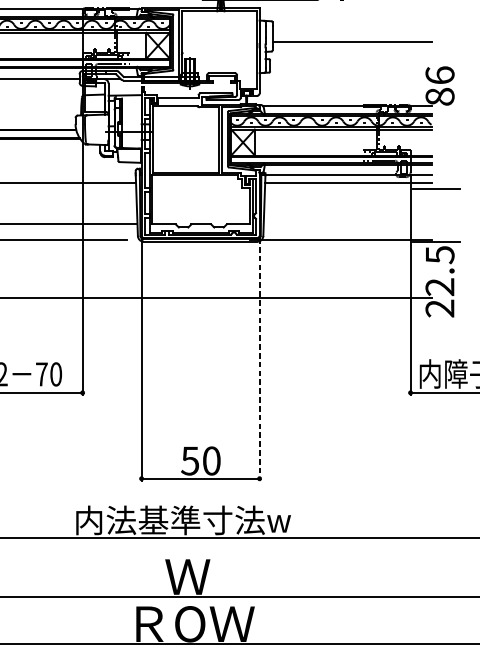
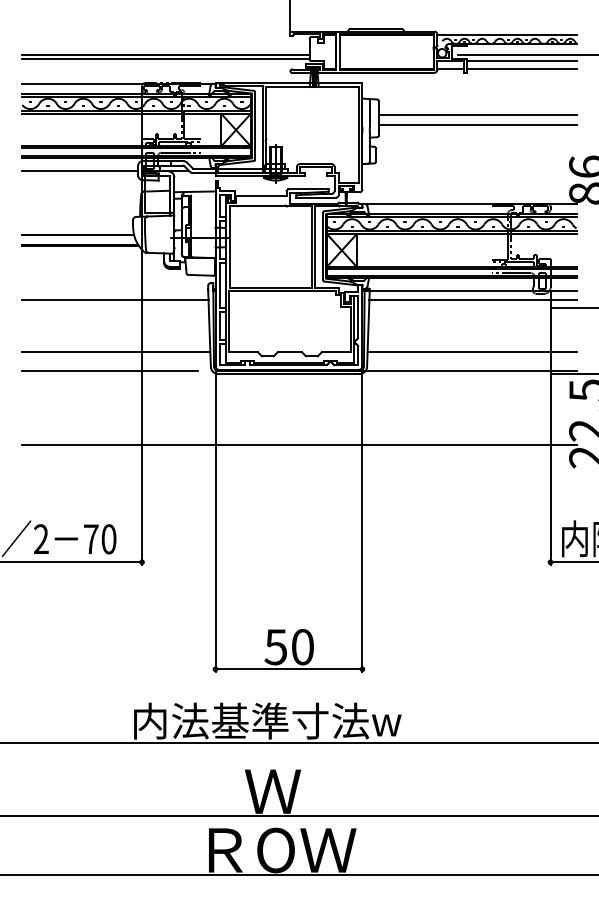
line: (351, 33) -> (477, 114), added
line: (347, 223) -> (471, 351), added
line: (259, 360) -> (362, 521), dashed -> solid

